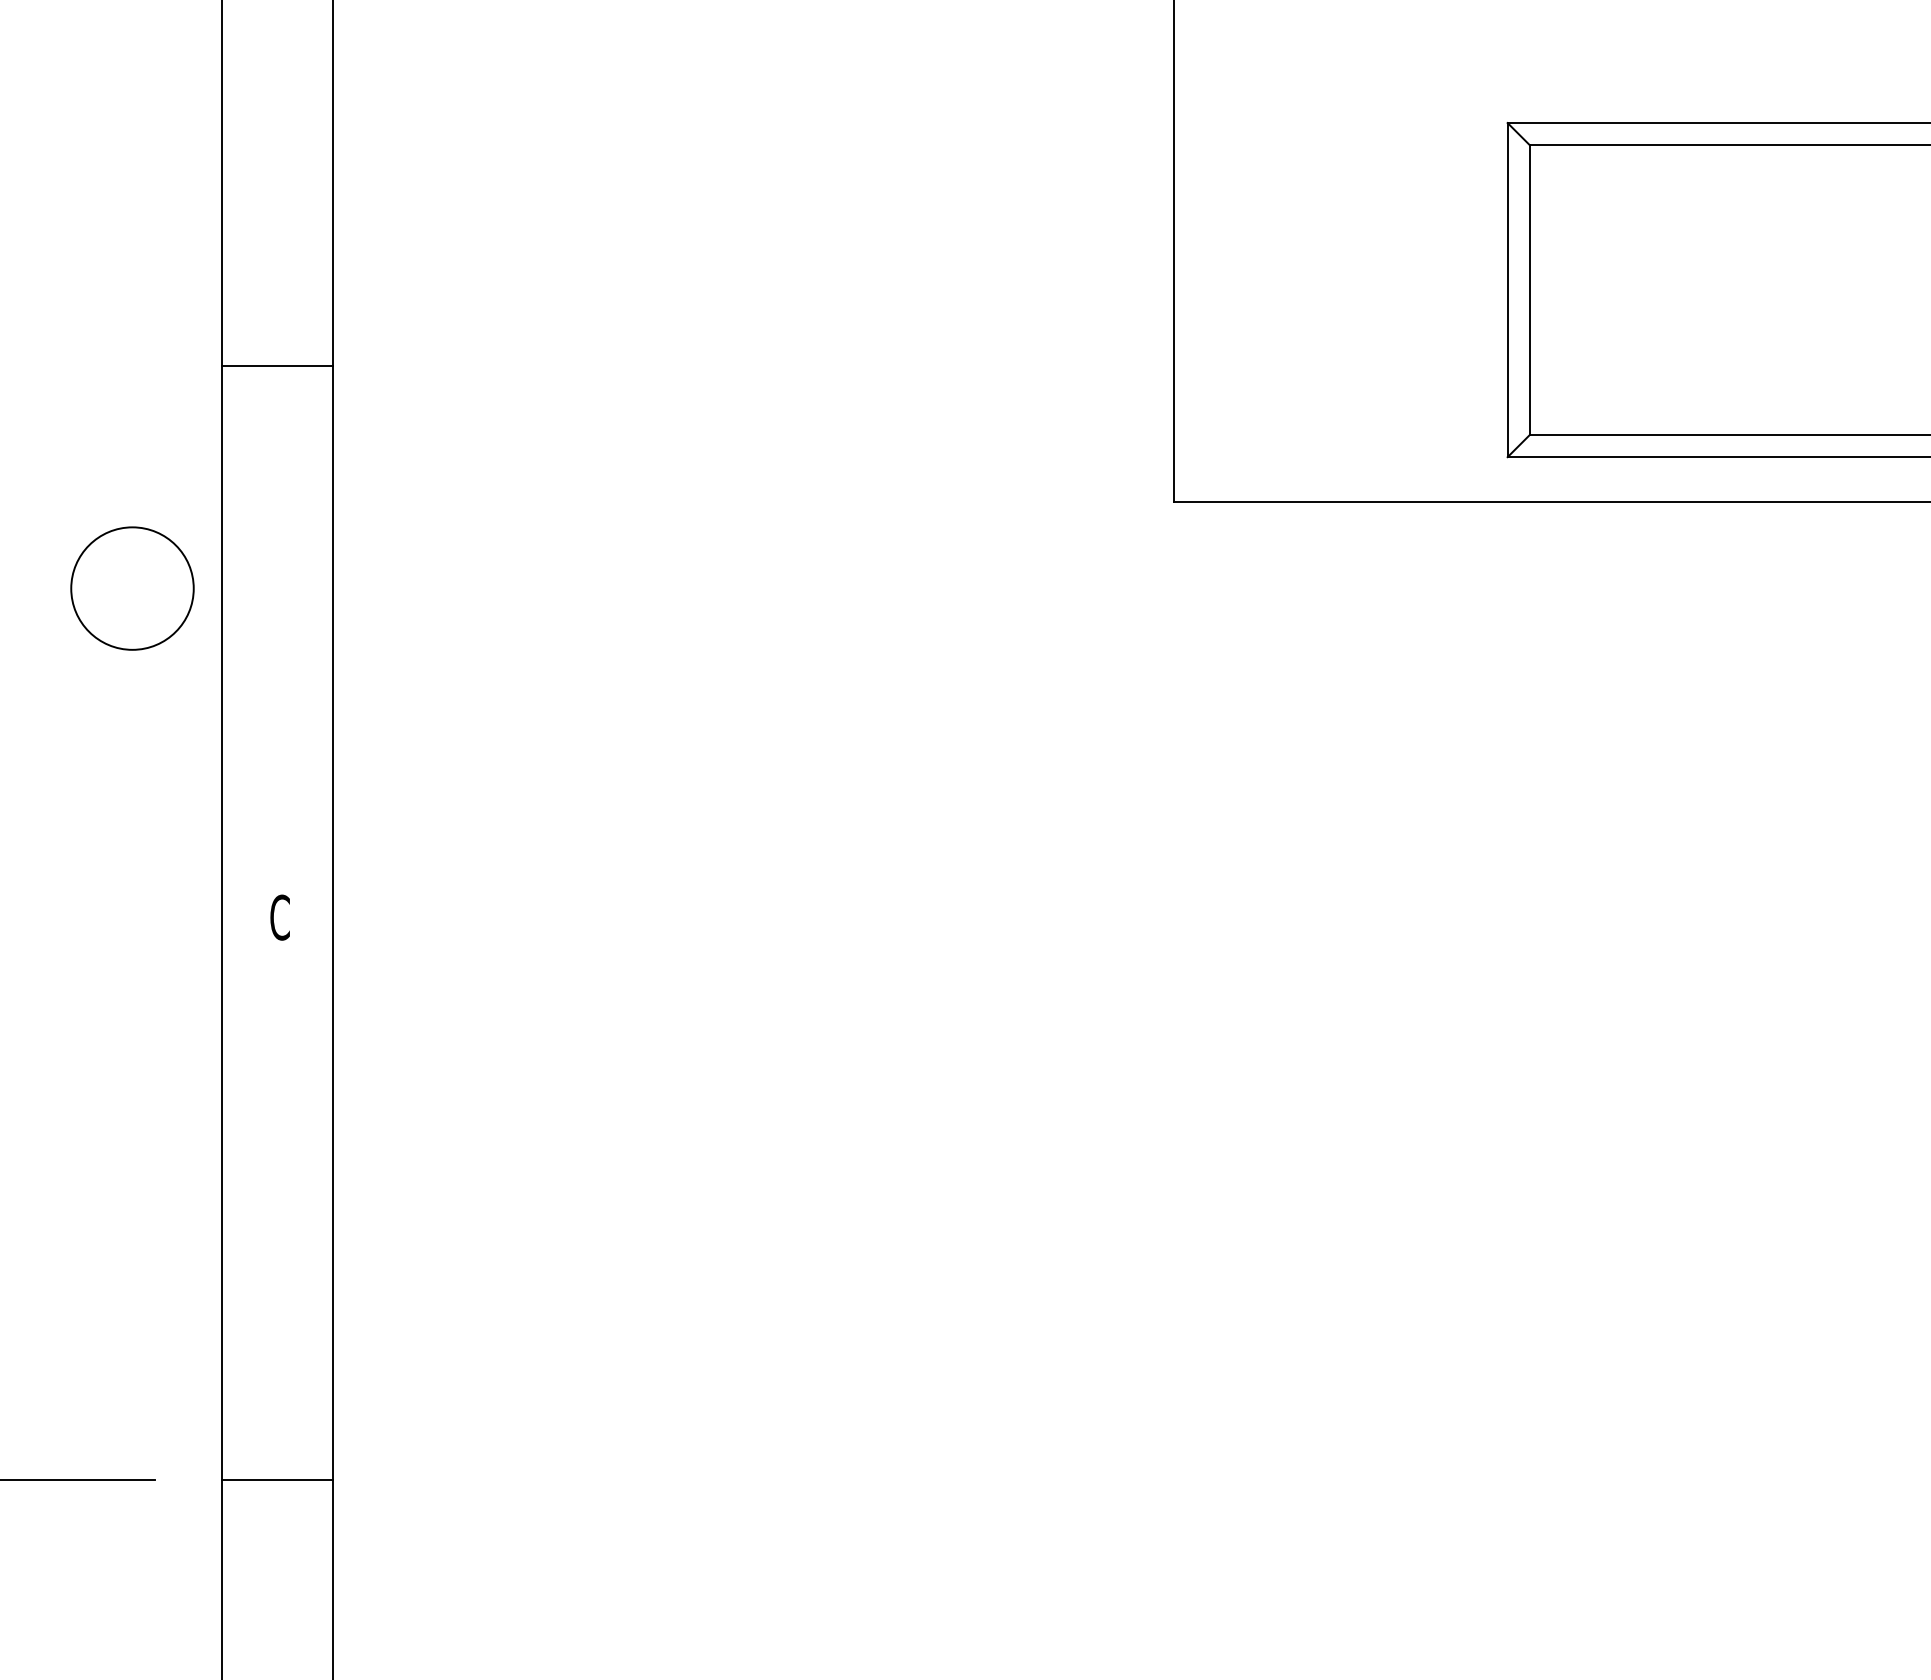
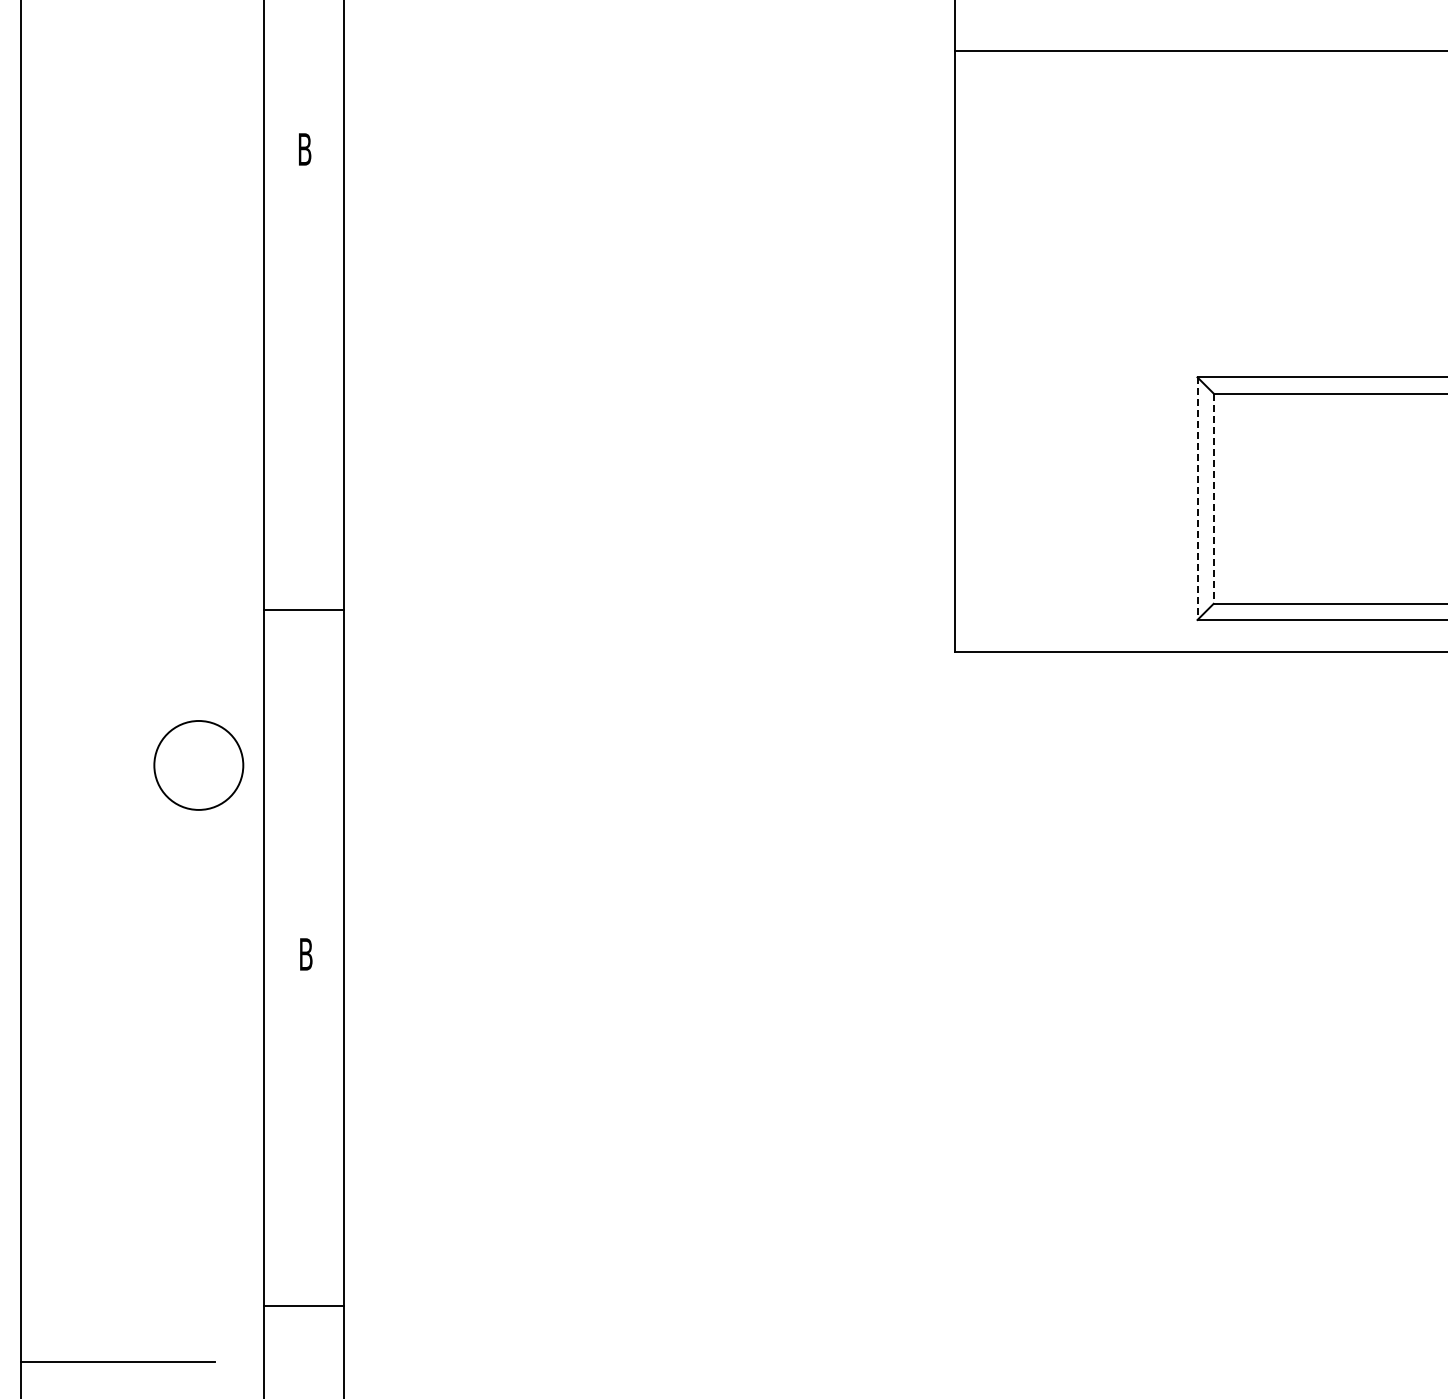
line: (1507, 291) -> (1197, 499), solid -> dashed
line: (1529, 291) -> (1213, 499), solid -> dashed
line: (276, 365) -> (303, 609), moved
circle: (132, 588) -> (198, 765), moved
text: (280, 917) -> (306, 954), C -> B
line: (276, 1479) -> (303, 1306), moved

